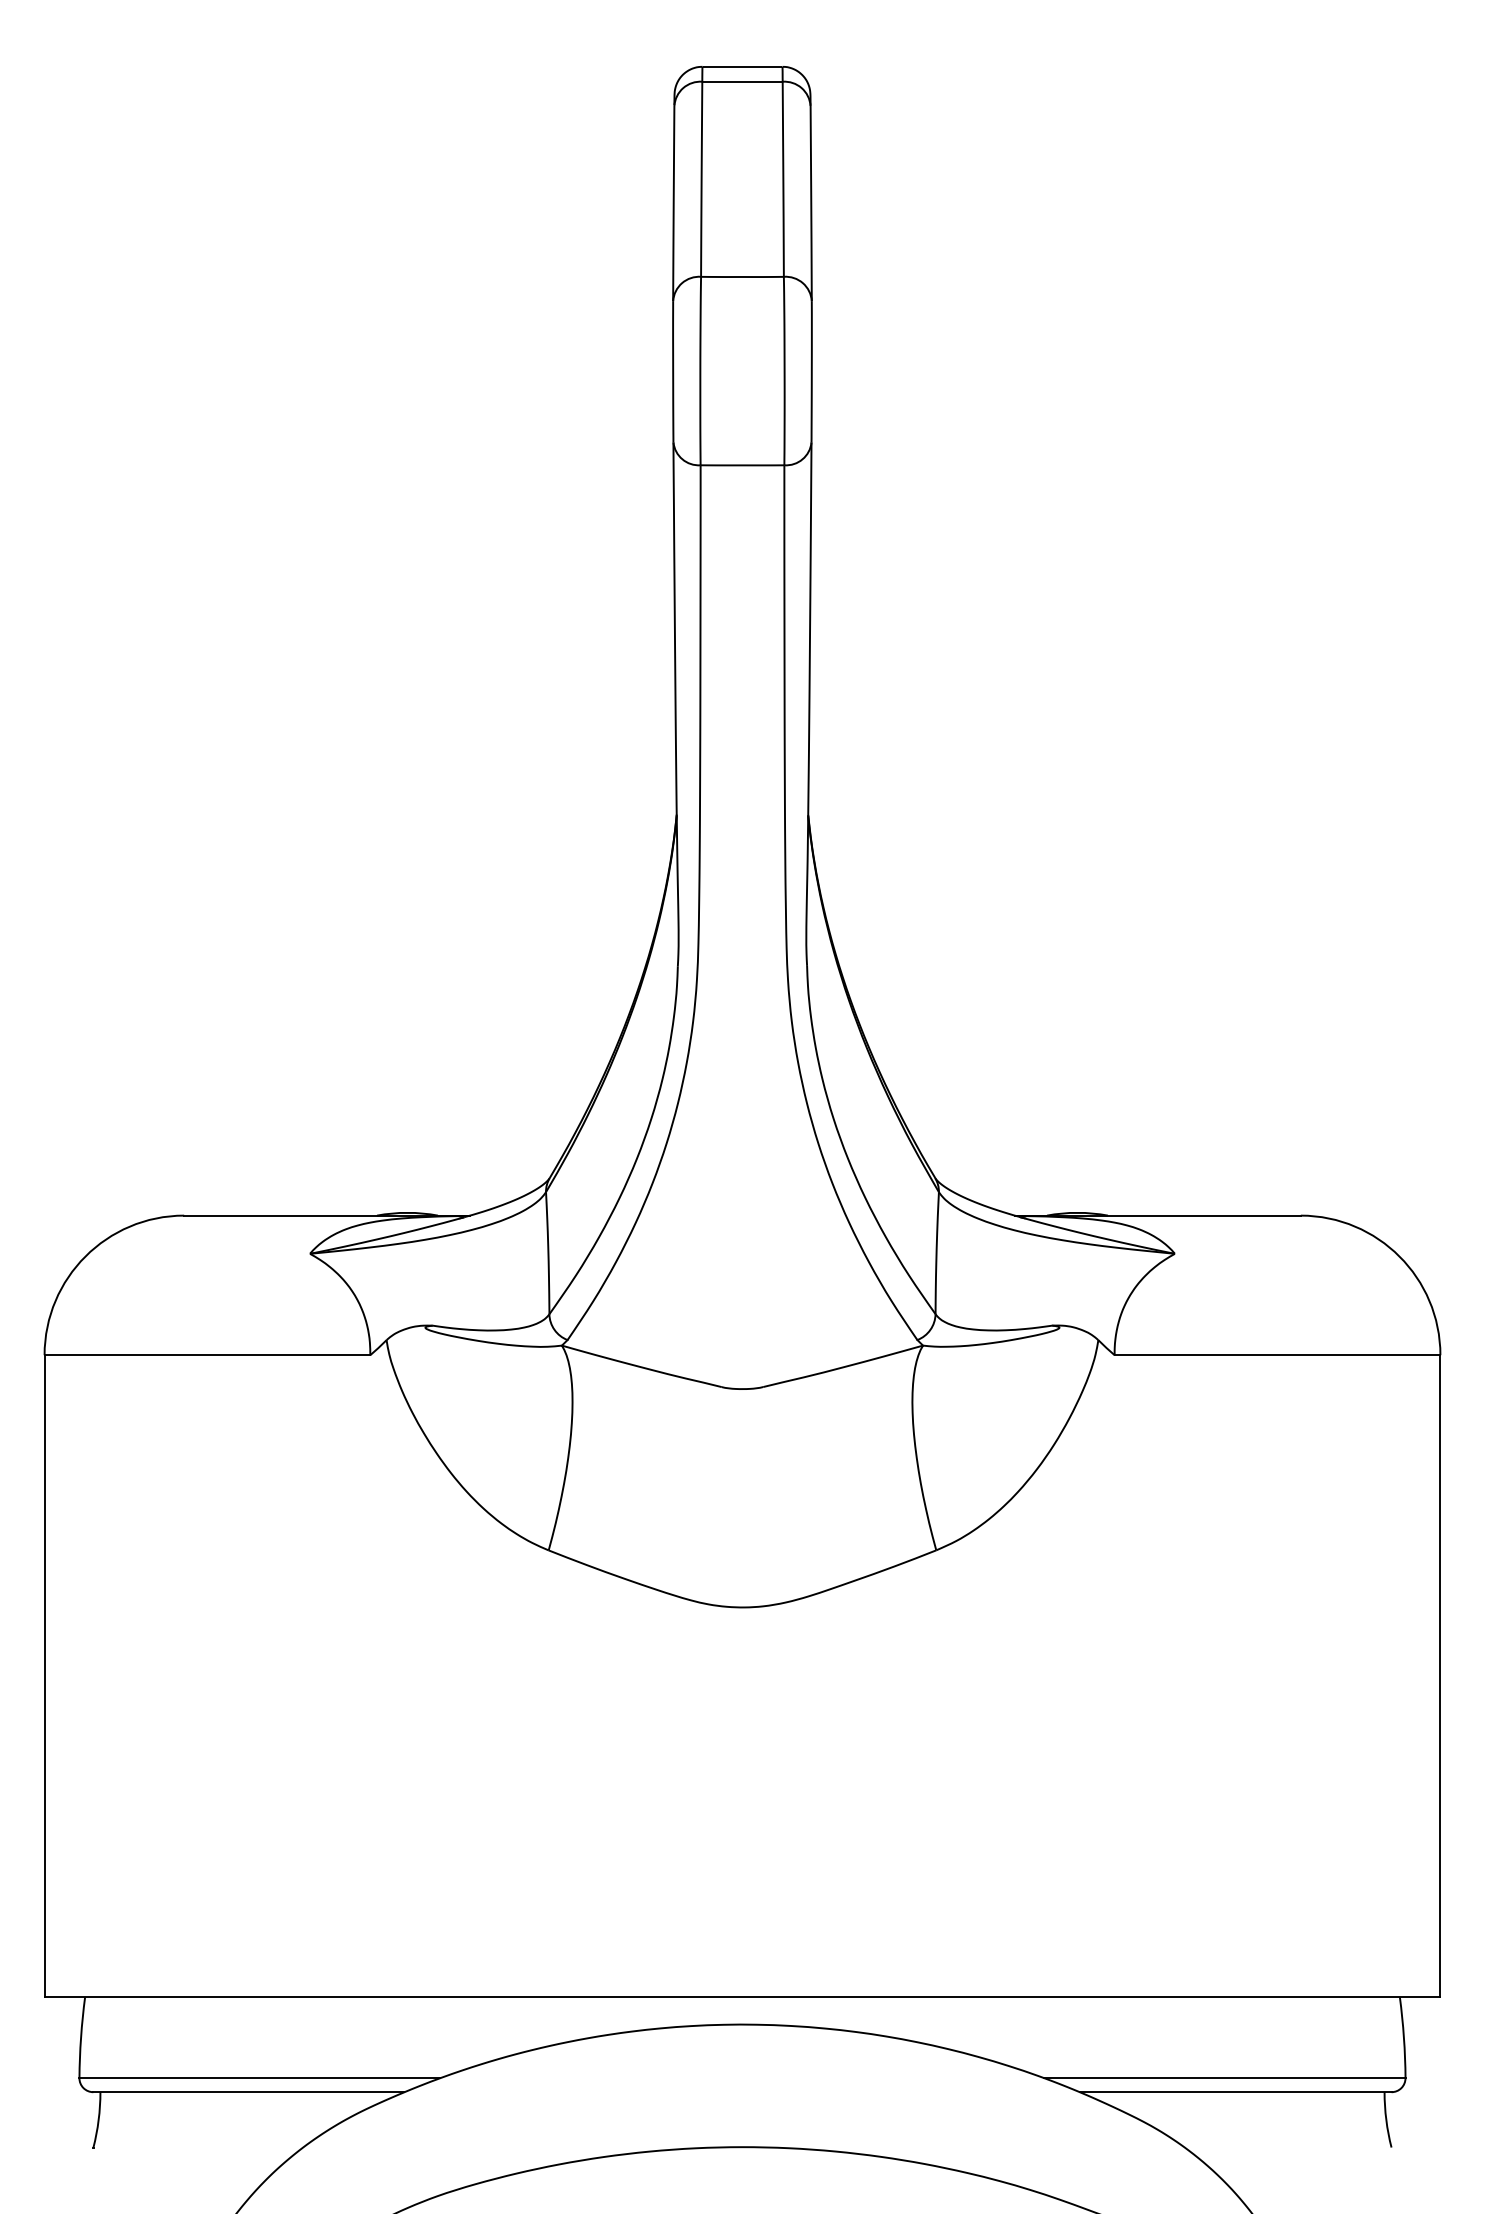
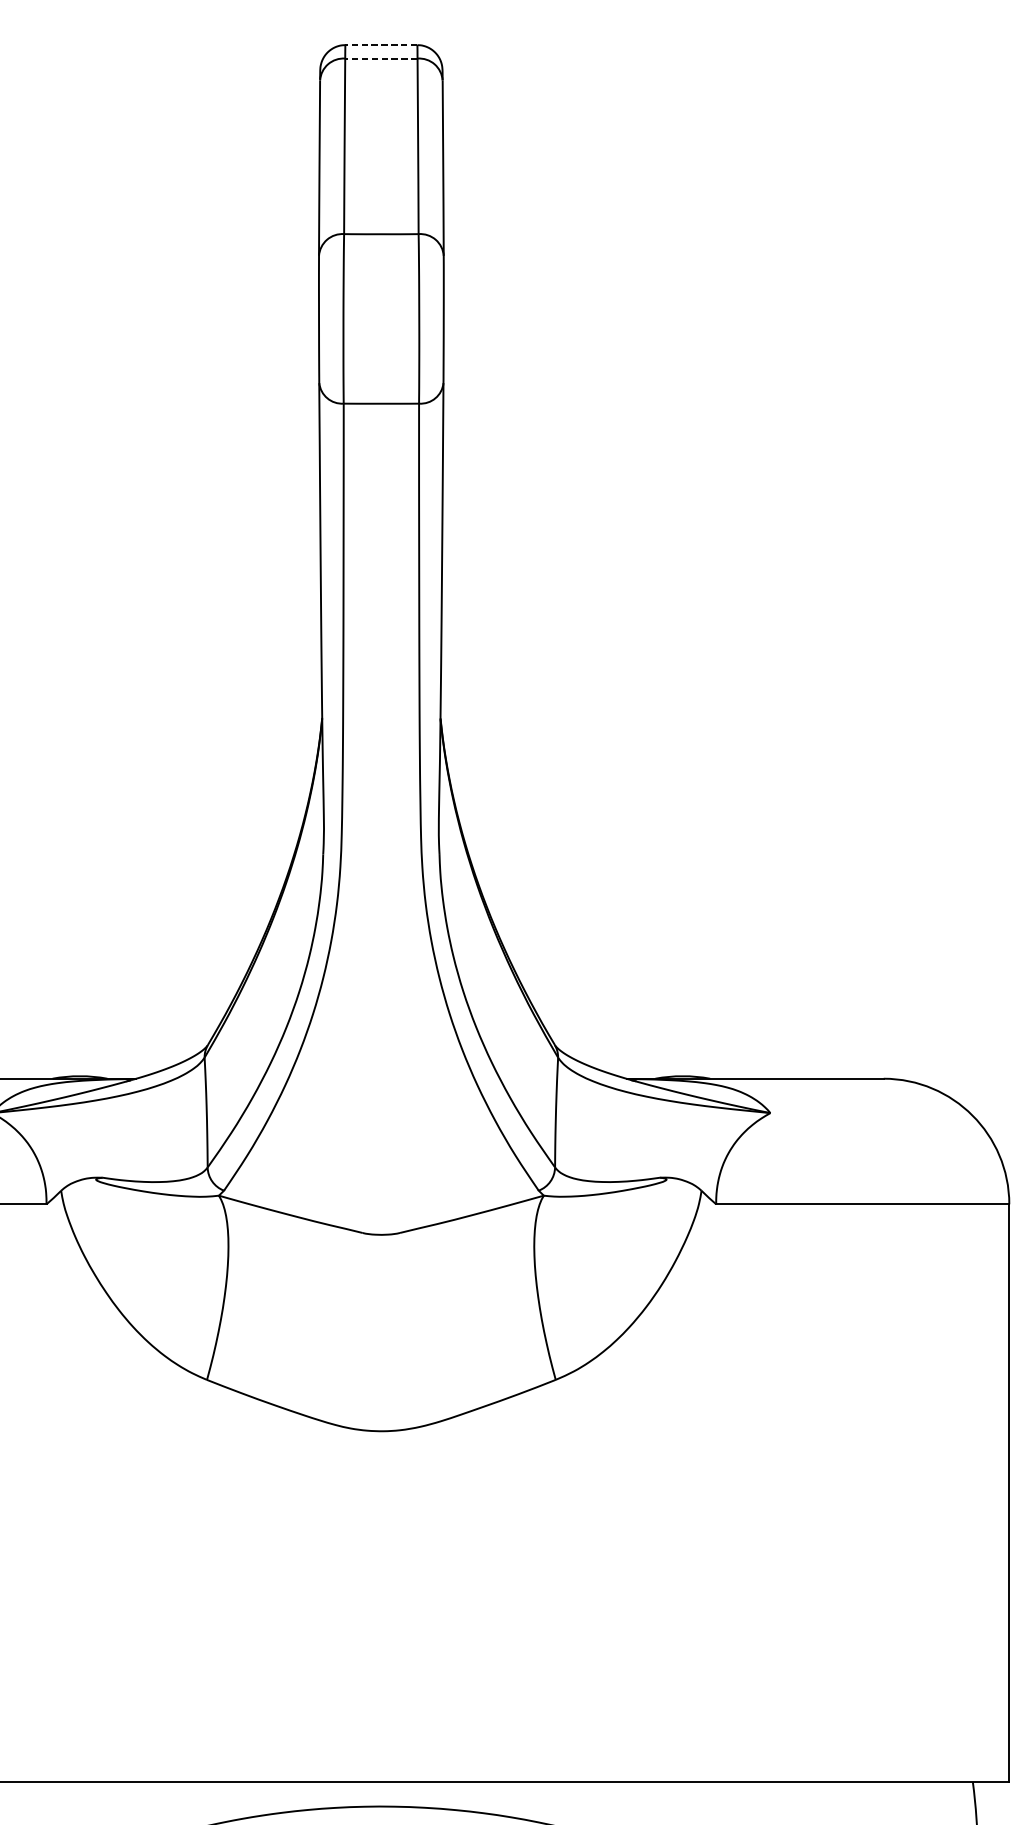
line: (743, 66) -> (382, 44), solid -> dashed
line: (742, 81) -> (381, 58), solid -> dashed

